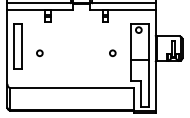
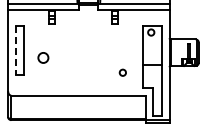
line: (14, 46) -> (15, 50), solid -> dashed
circle: (39, 53) -> (43, 57), size x1.6
circle: (112, 53) -> (122, 72), moved

